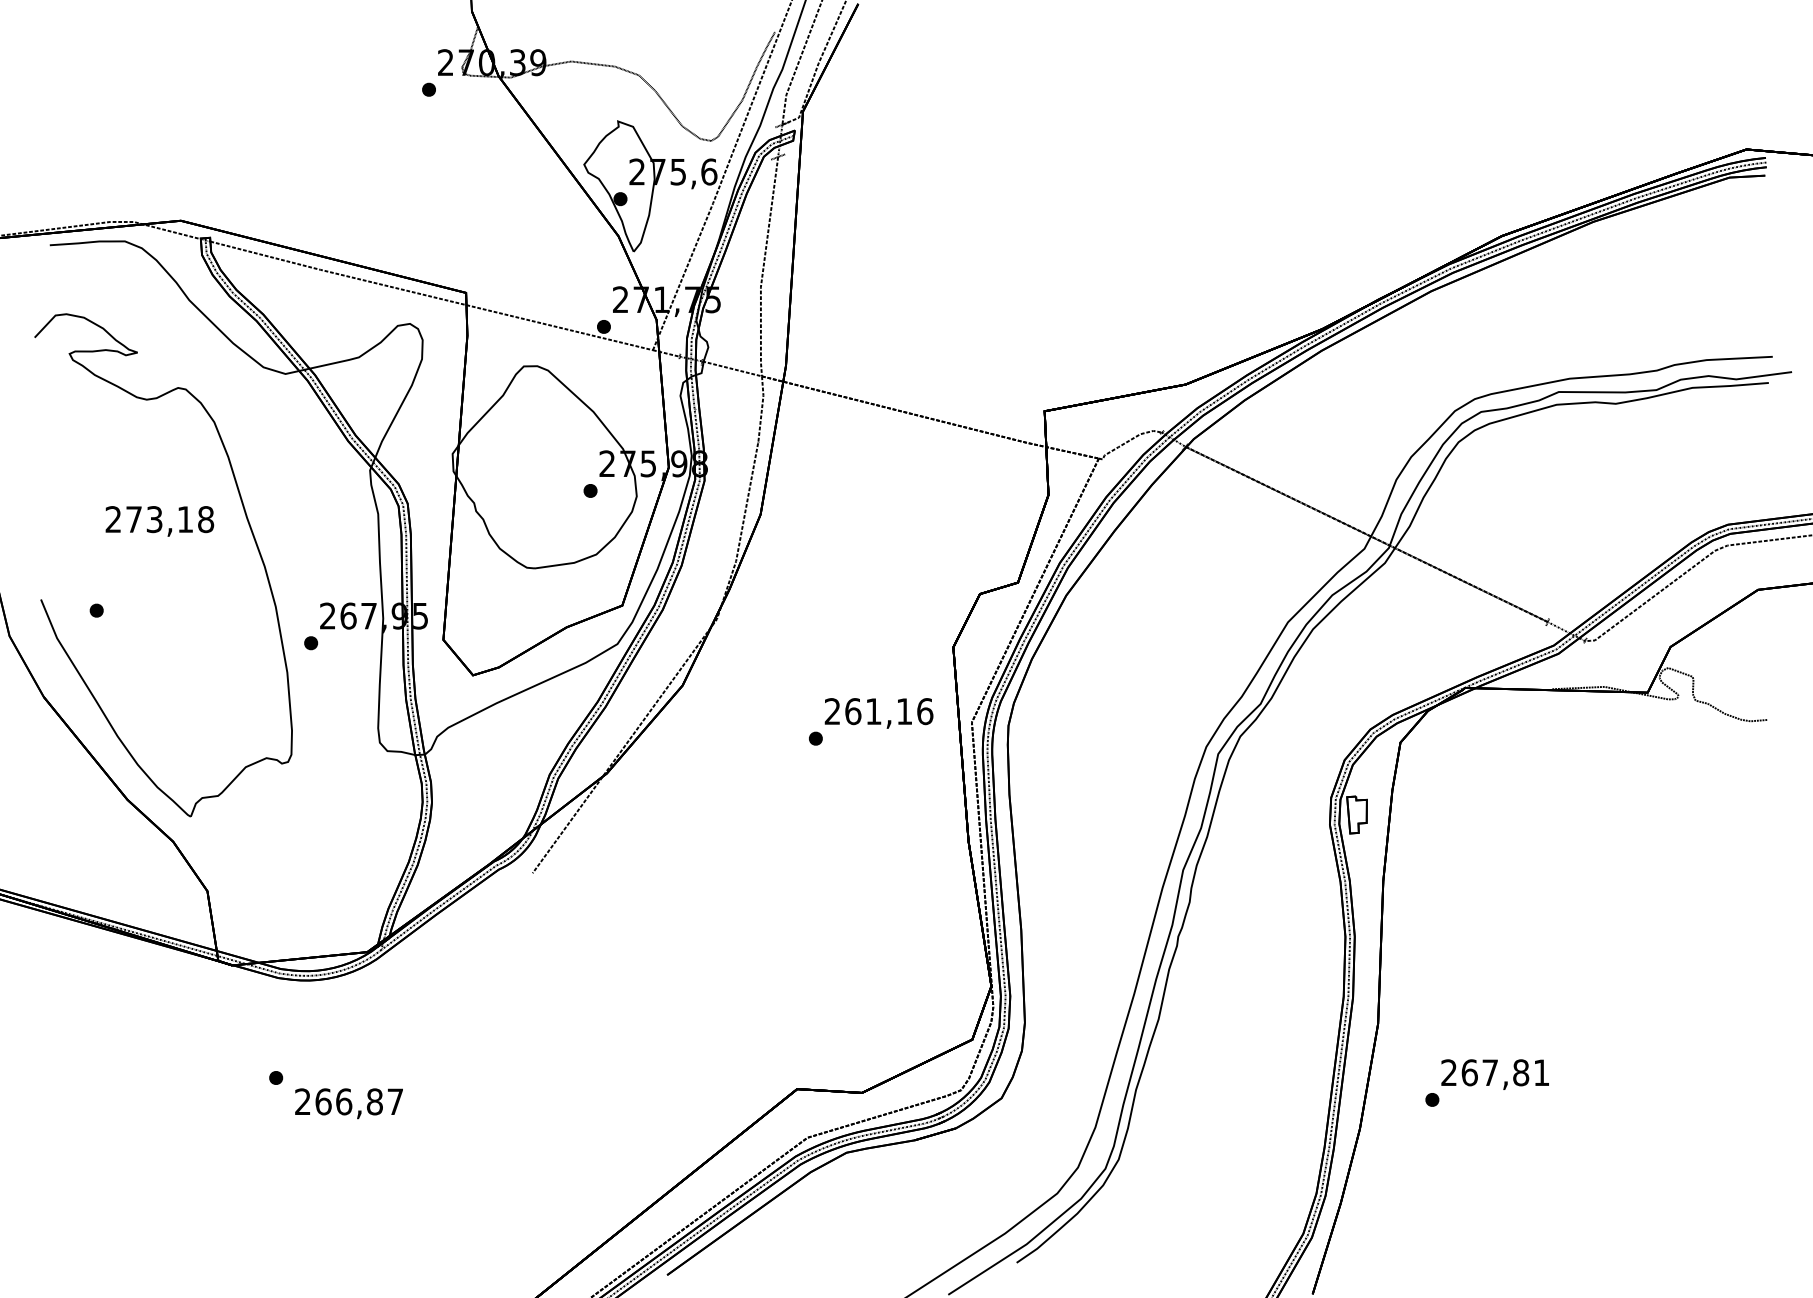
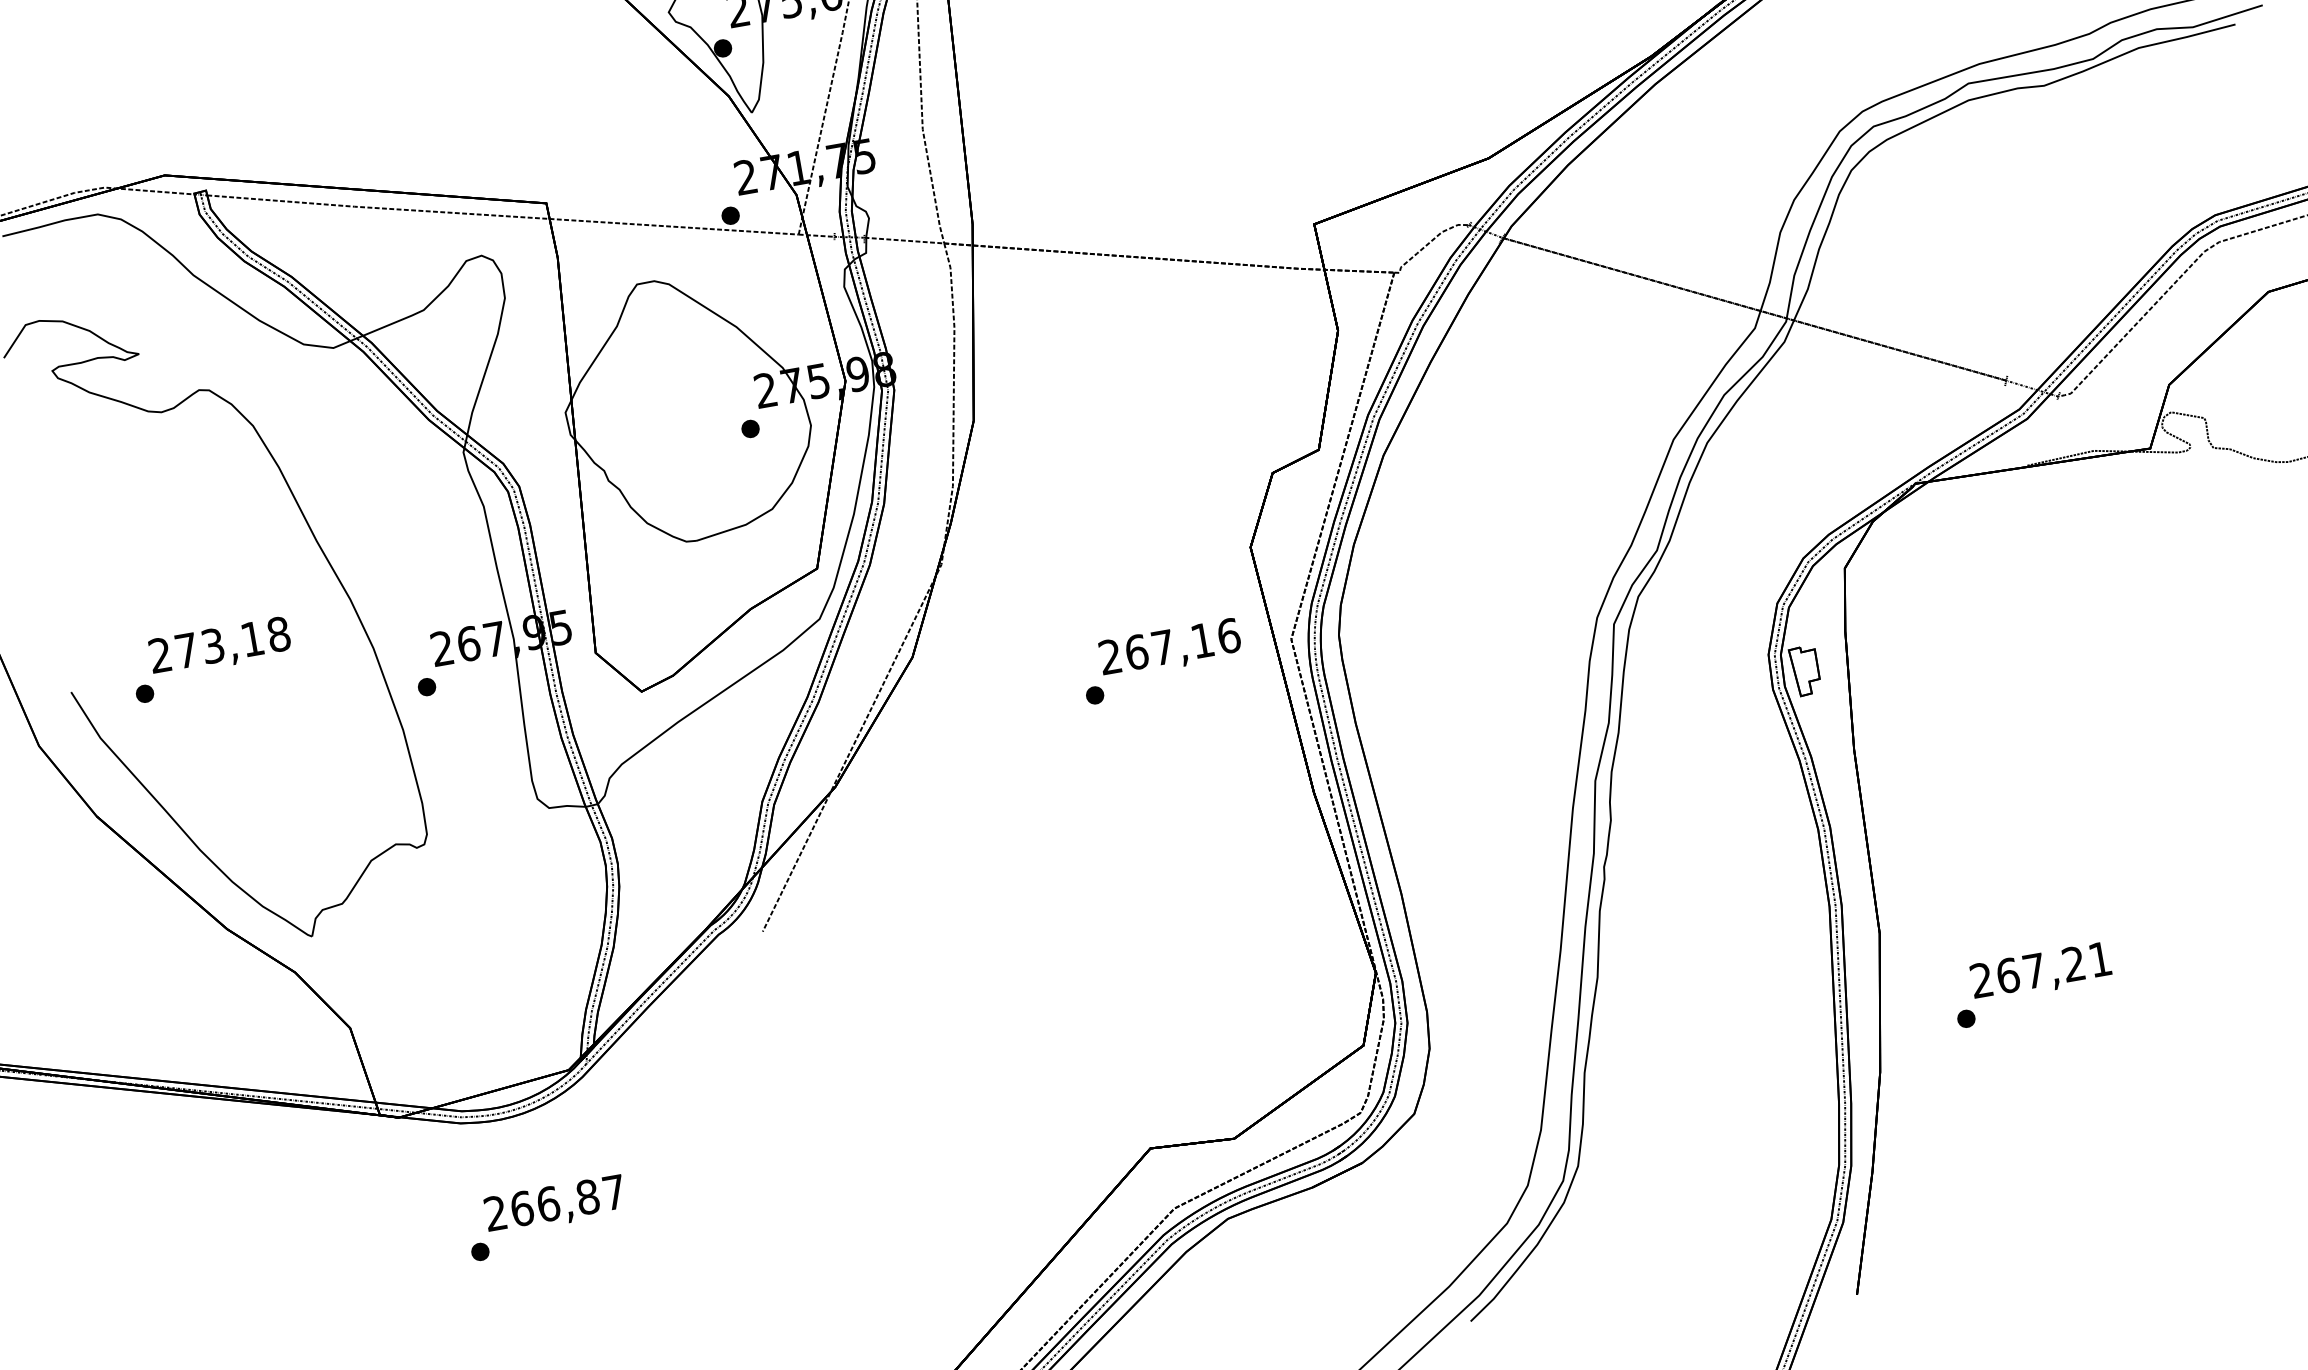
text: (159, 521) -> (219, 647), moved
text: (873, 711) -> (1162, 647), 261,16 -> 267,16
text: (1521, 1072) -> (2074, 963), 267,81 -> 267,21
text: (348, 1103) -> (554, 1205), moved

